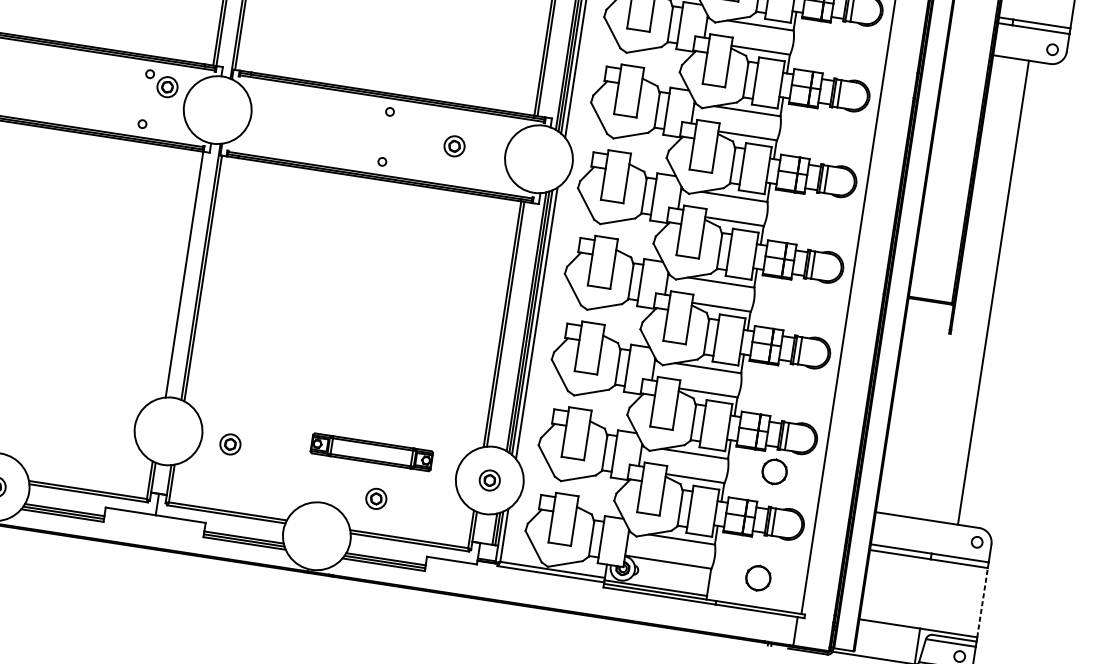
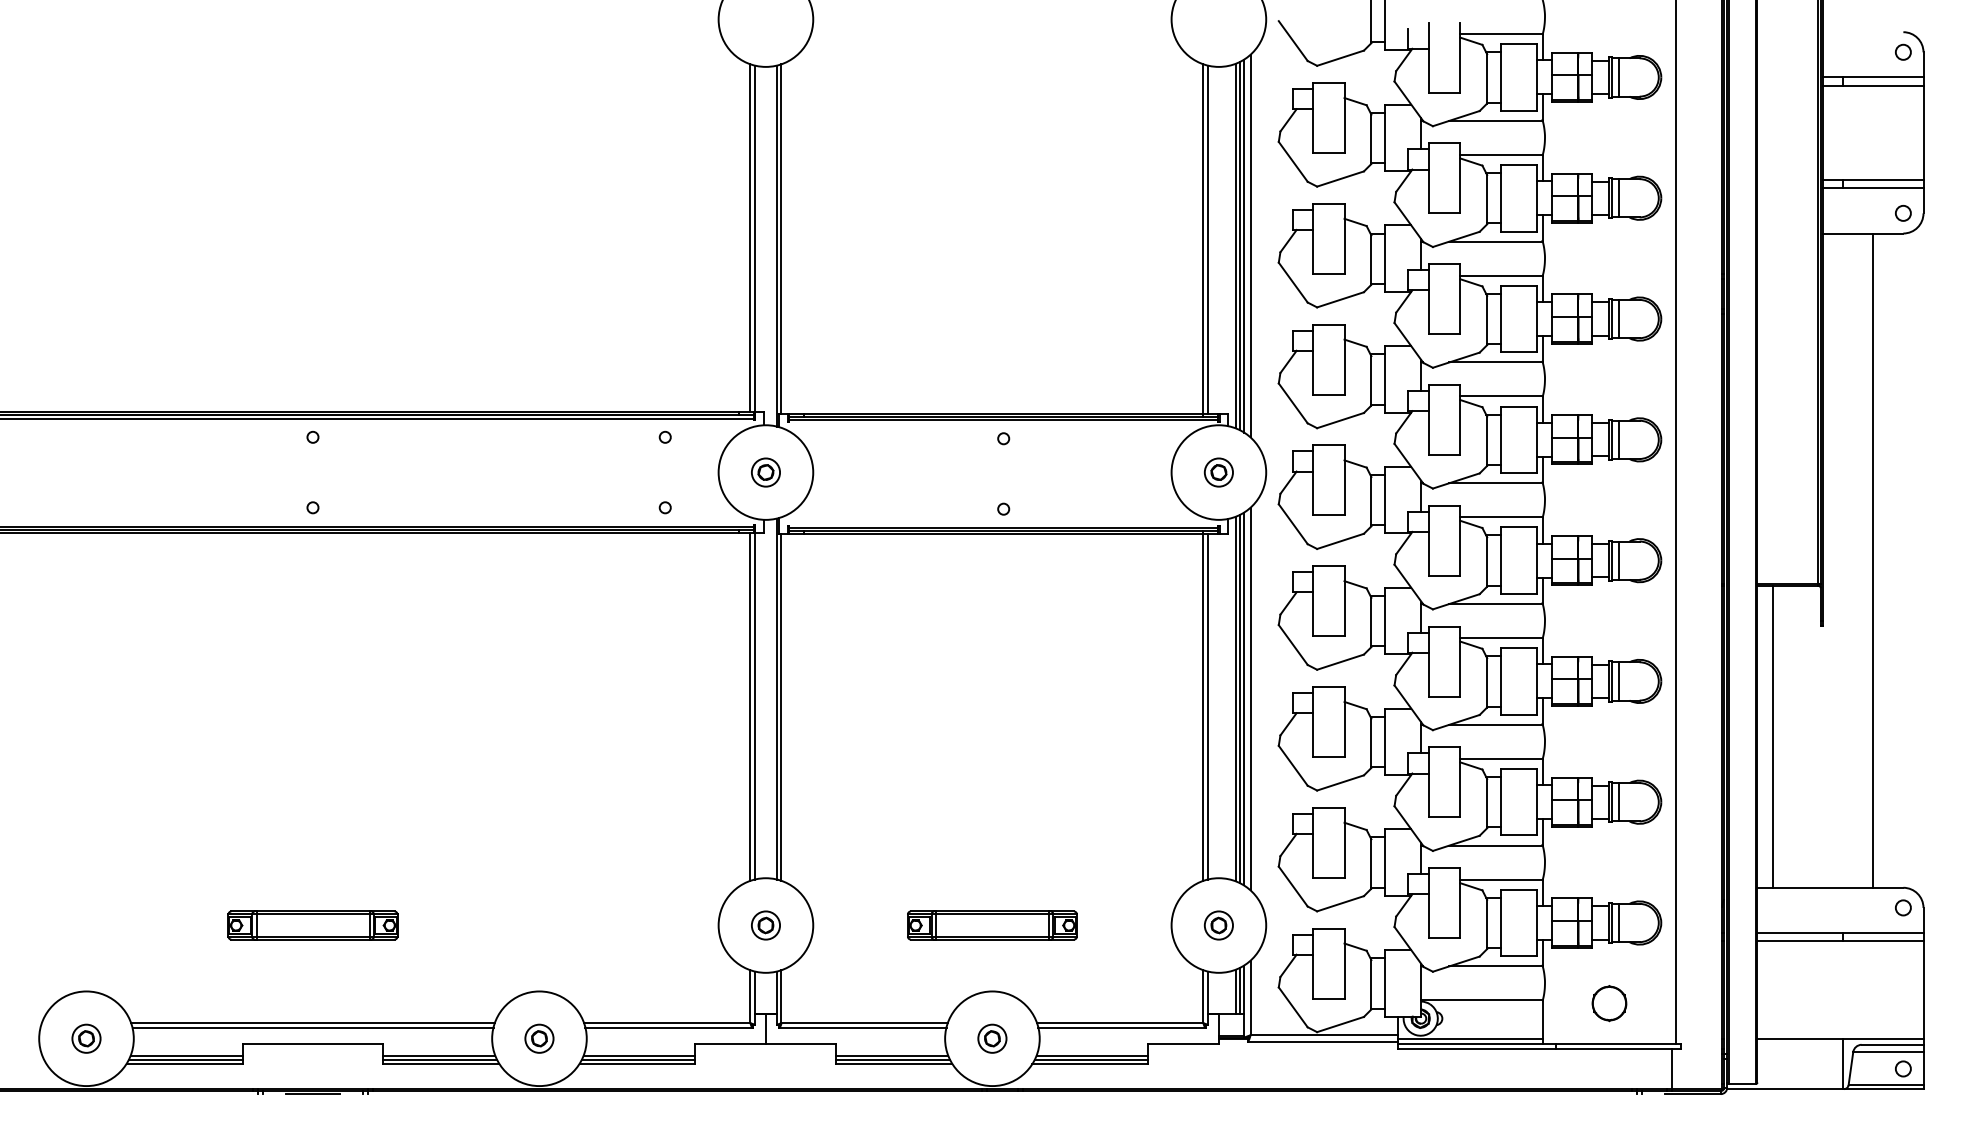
part: (167, 87) -> (765, 472), moved
part: (454, 146) -> (1218, 472), moved
line: (181, 274) -> (750, 706), added
line: (902, 406) -> (1772, 736), added
part: (230, 444) -> (765, 925), moved
part: (371, 452) -> (992, 925), moved
part: (774, 471) -> (1609, 853), removed
part: (376, 498) -> (992, 1038), moved
line: (982, 602) -> (1923, 989), dashed -> solid

